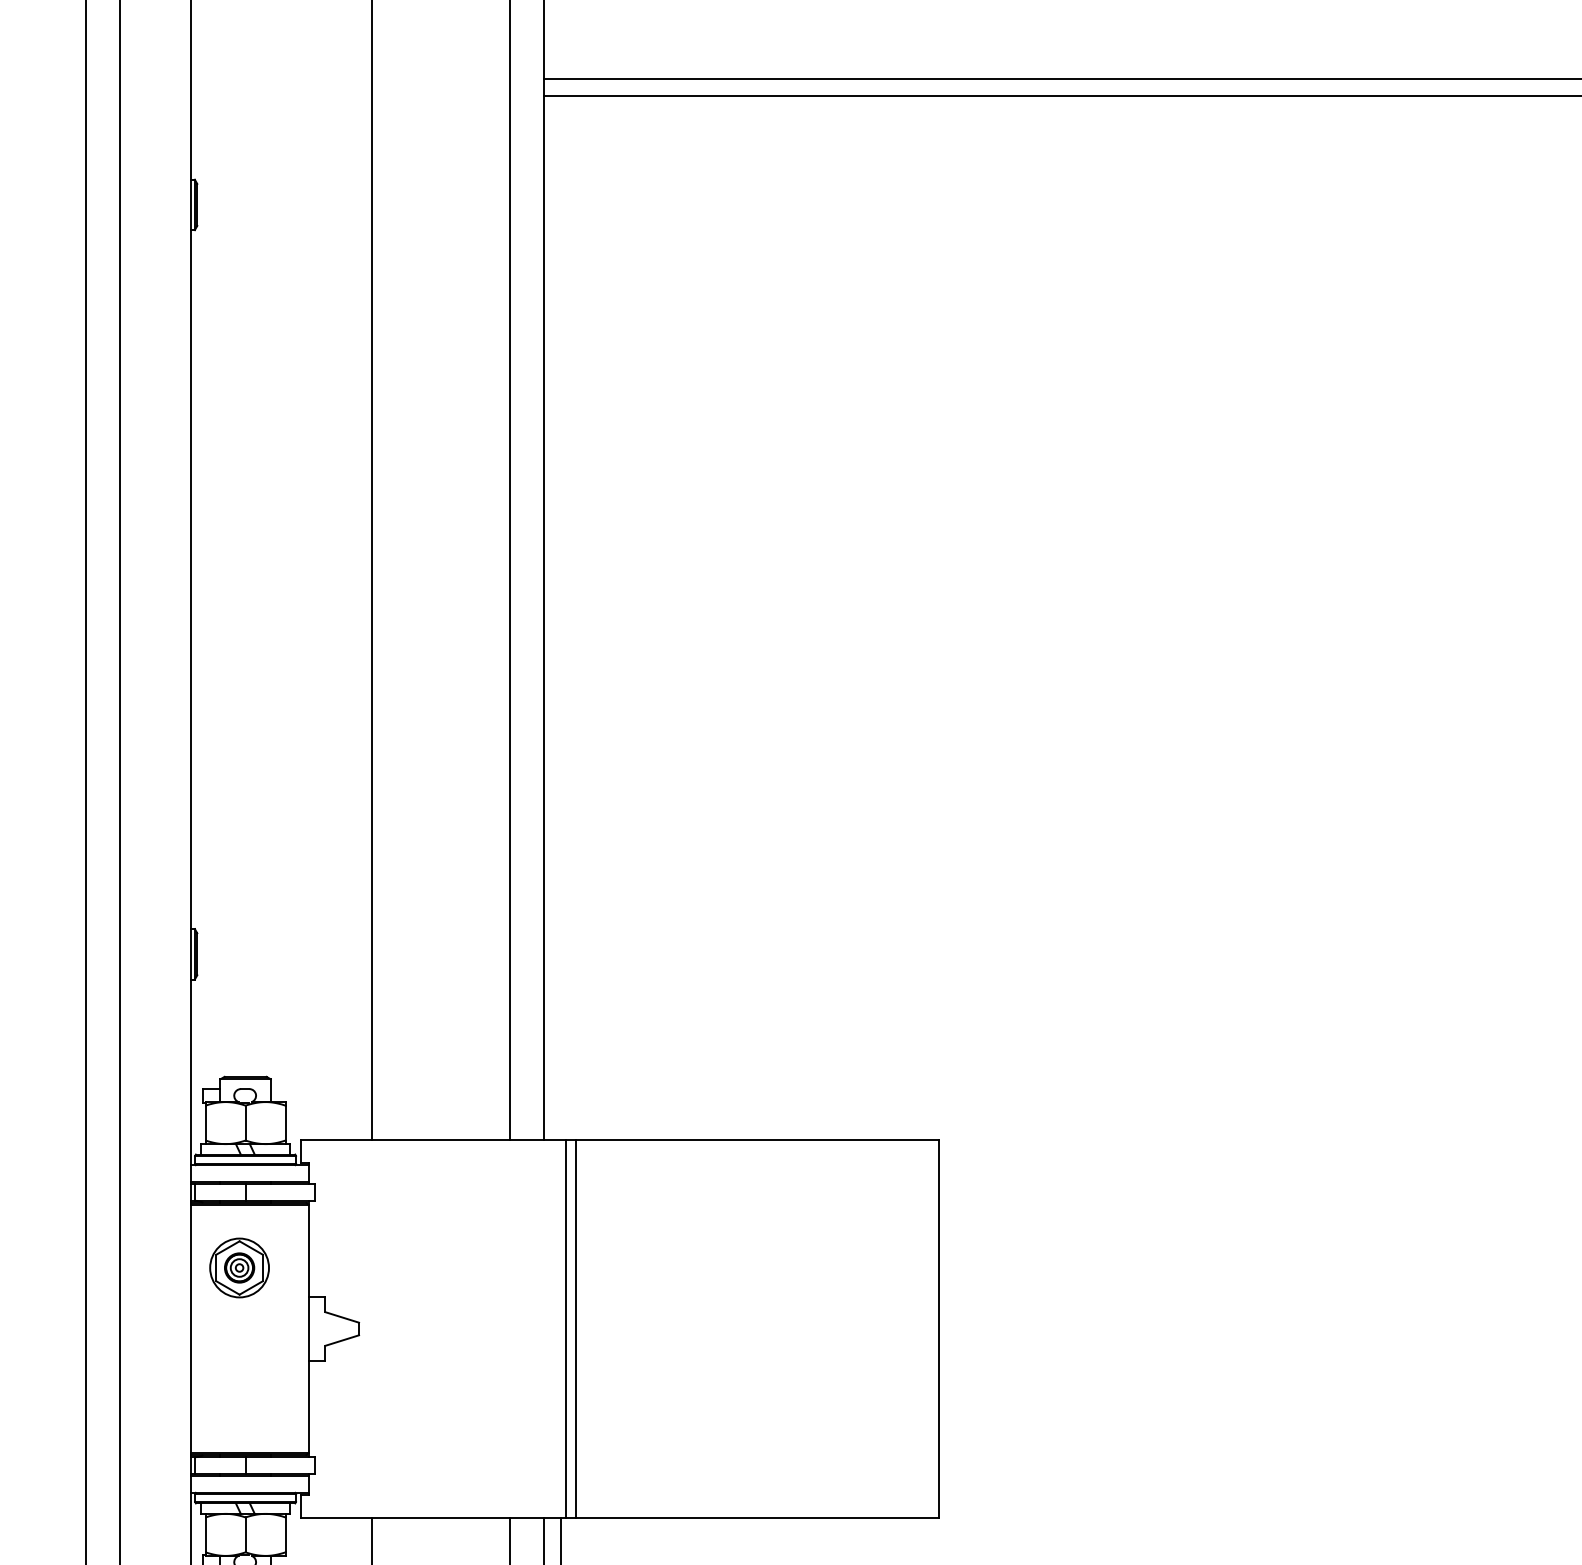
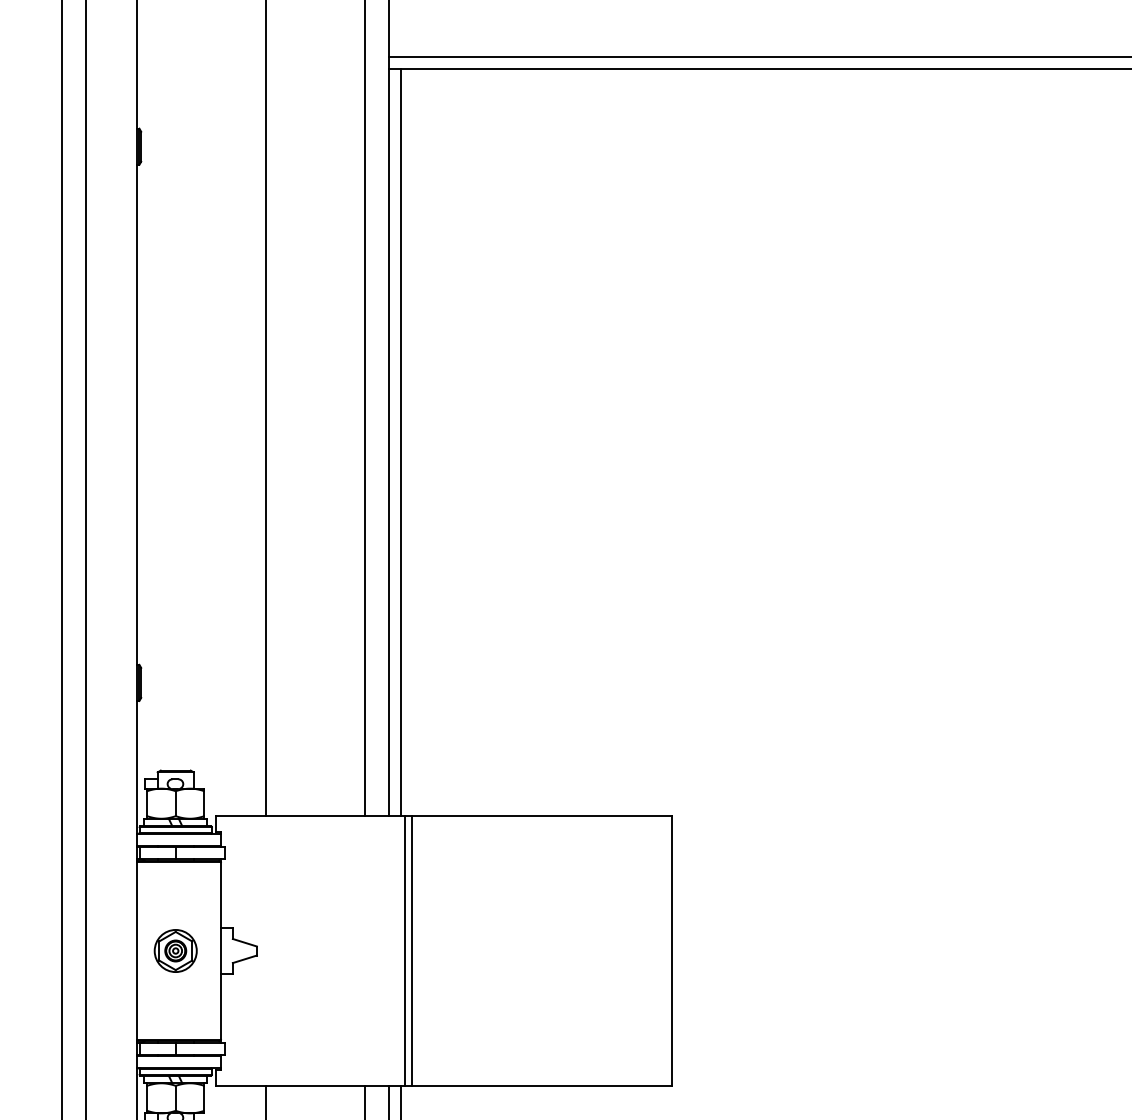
line: (560, 617) -> (401, 441), added
part: (239, 1267) -> (175, 950), moved

